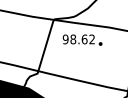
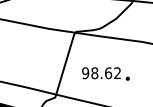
part: (82, 39) -> (105, 73), moved

